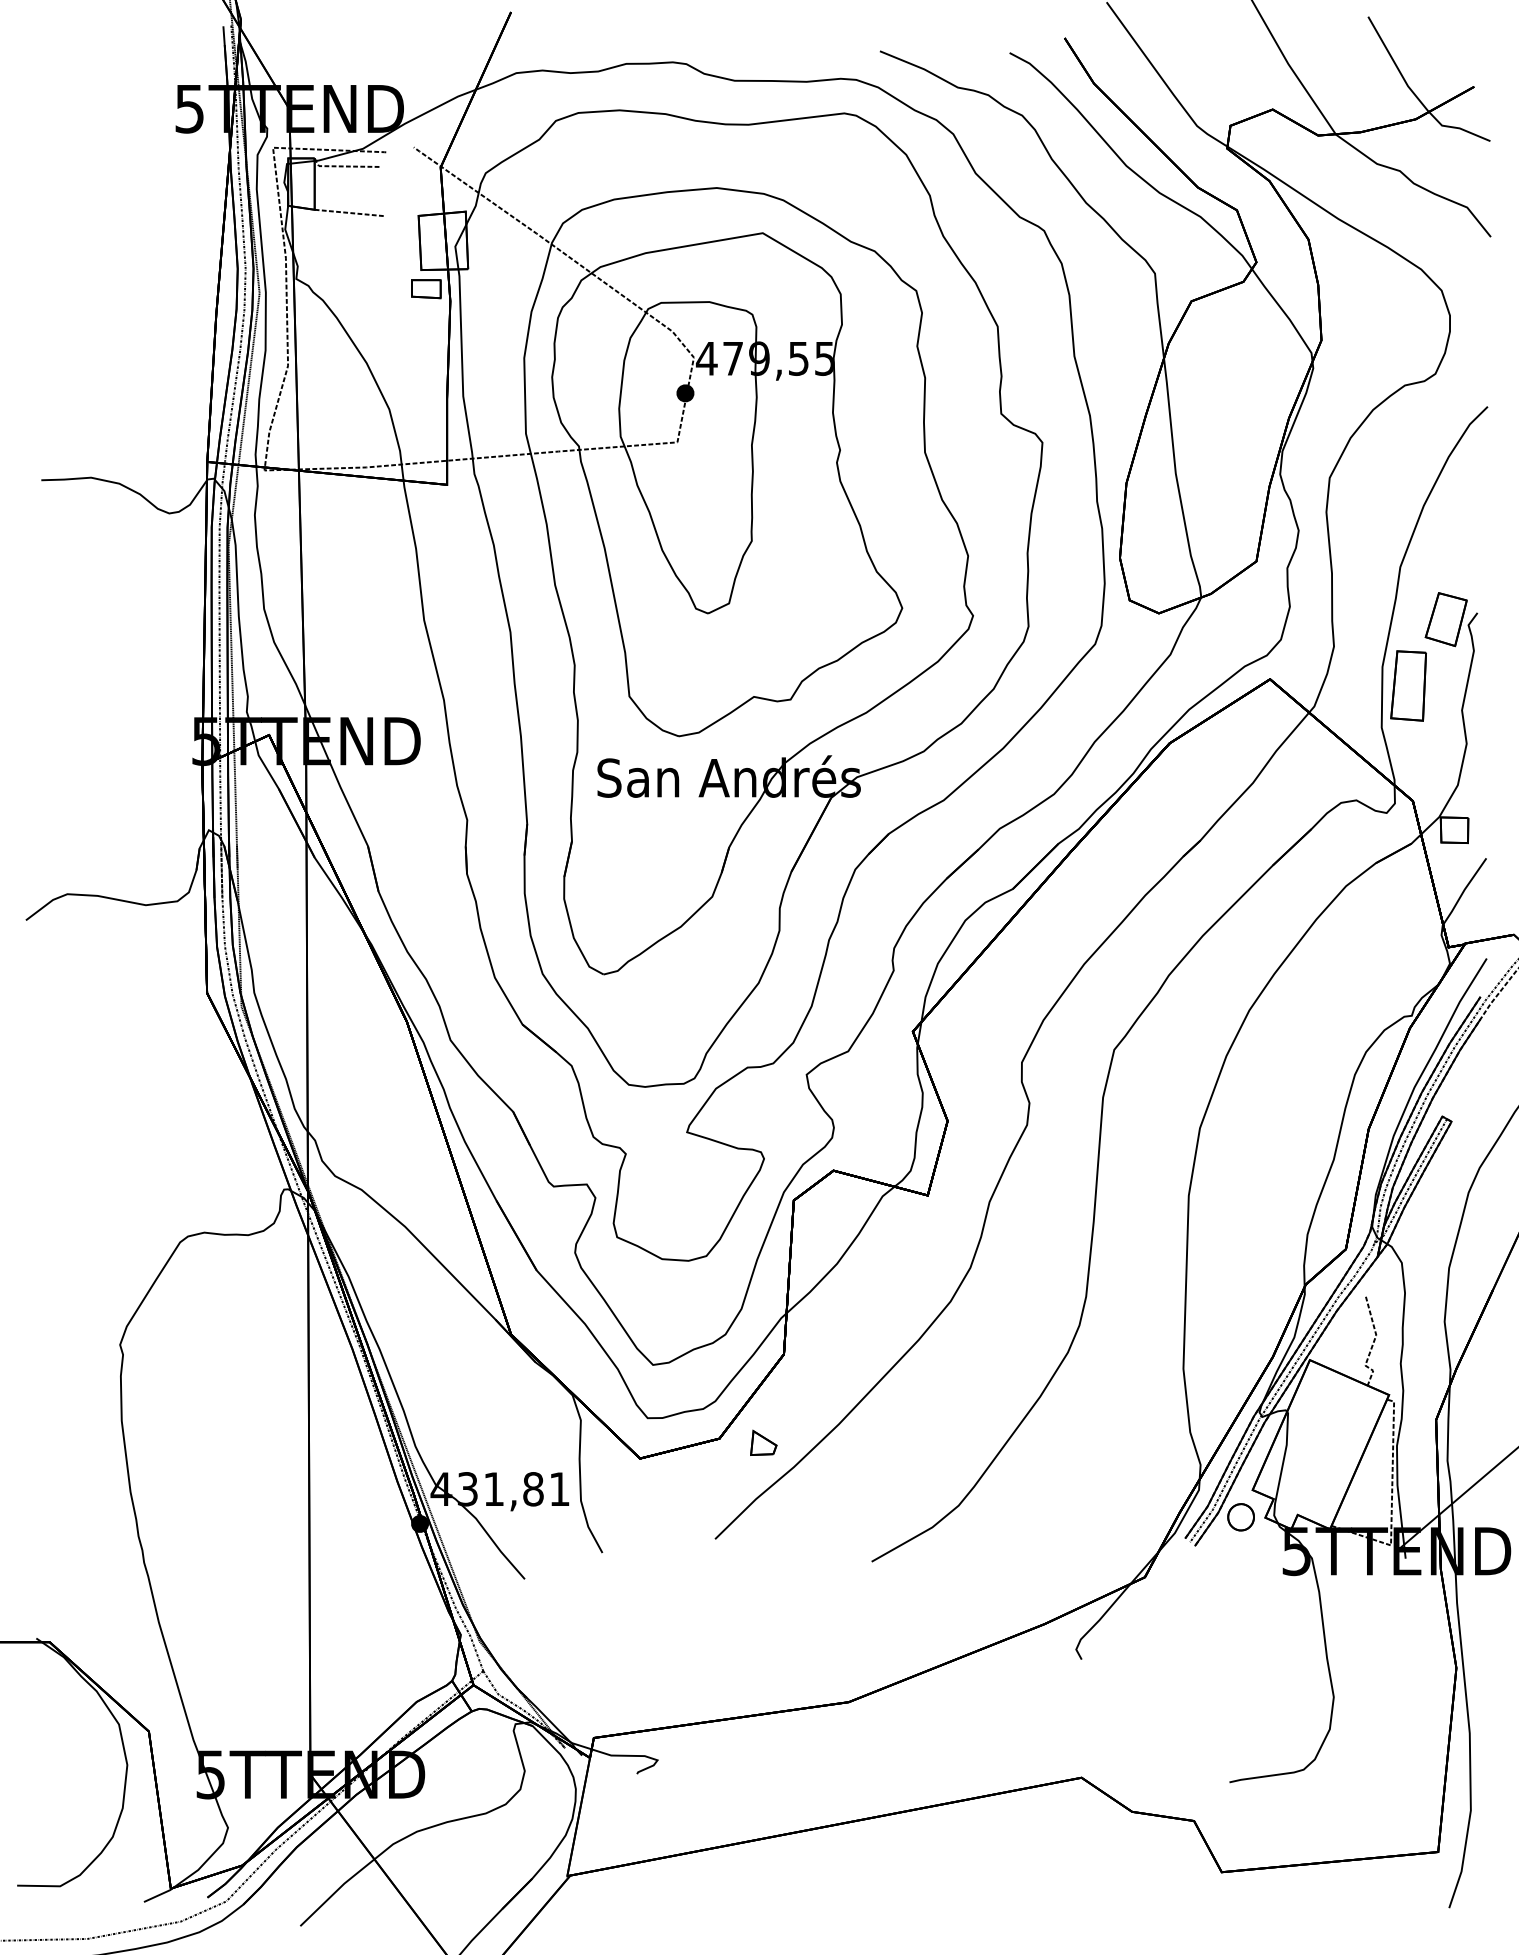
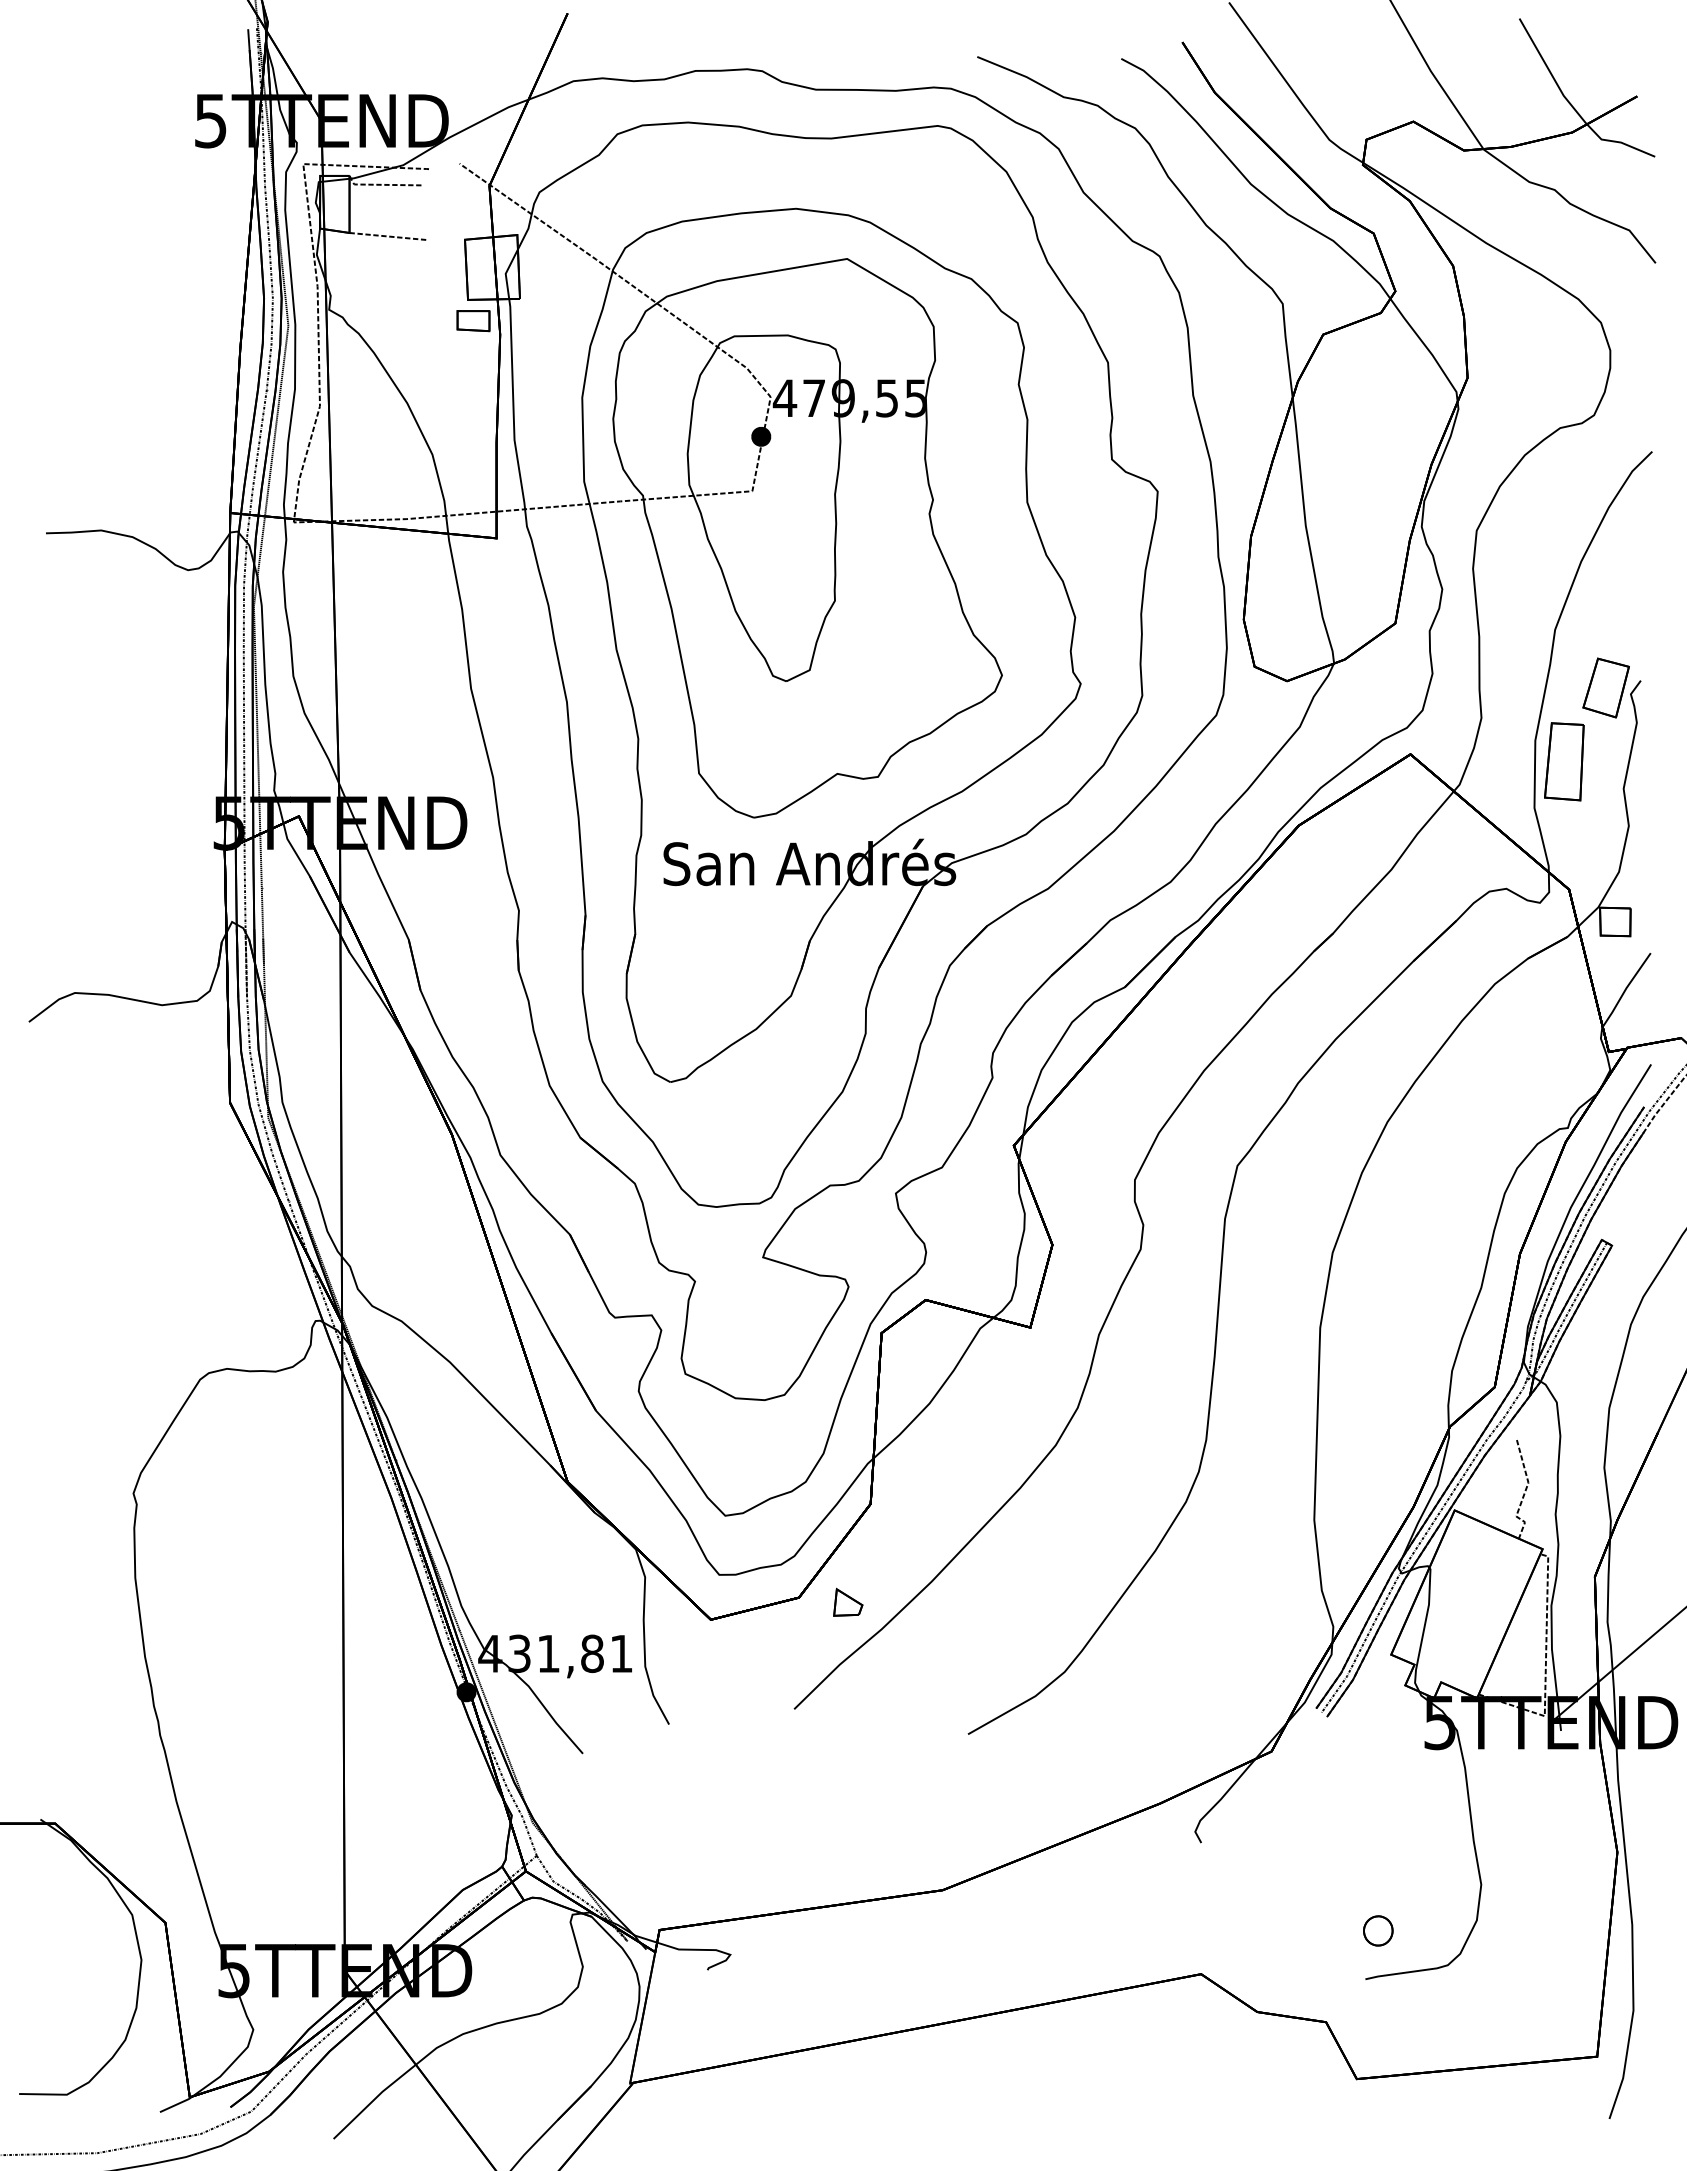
part: (1241, 1516) -> (1378, 1930), moved

